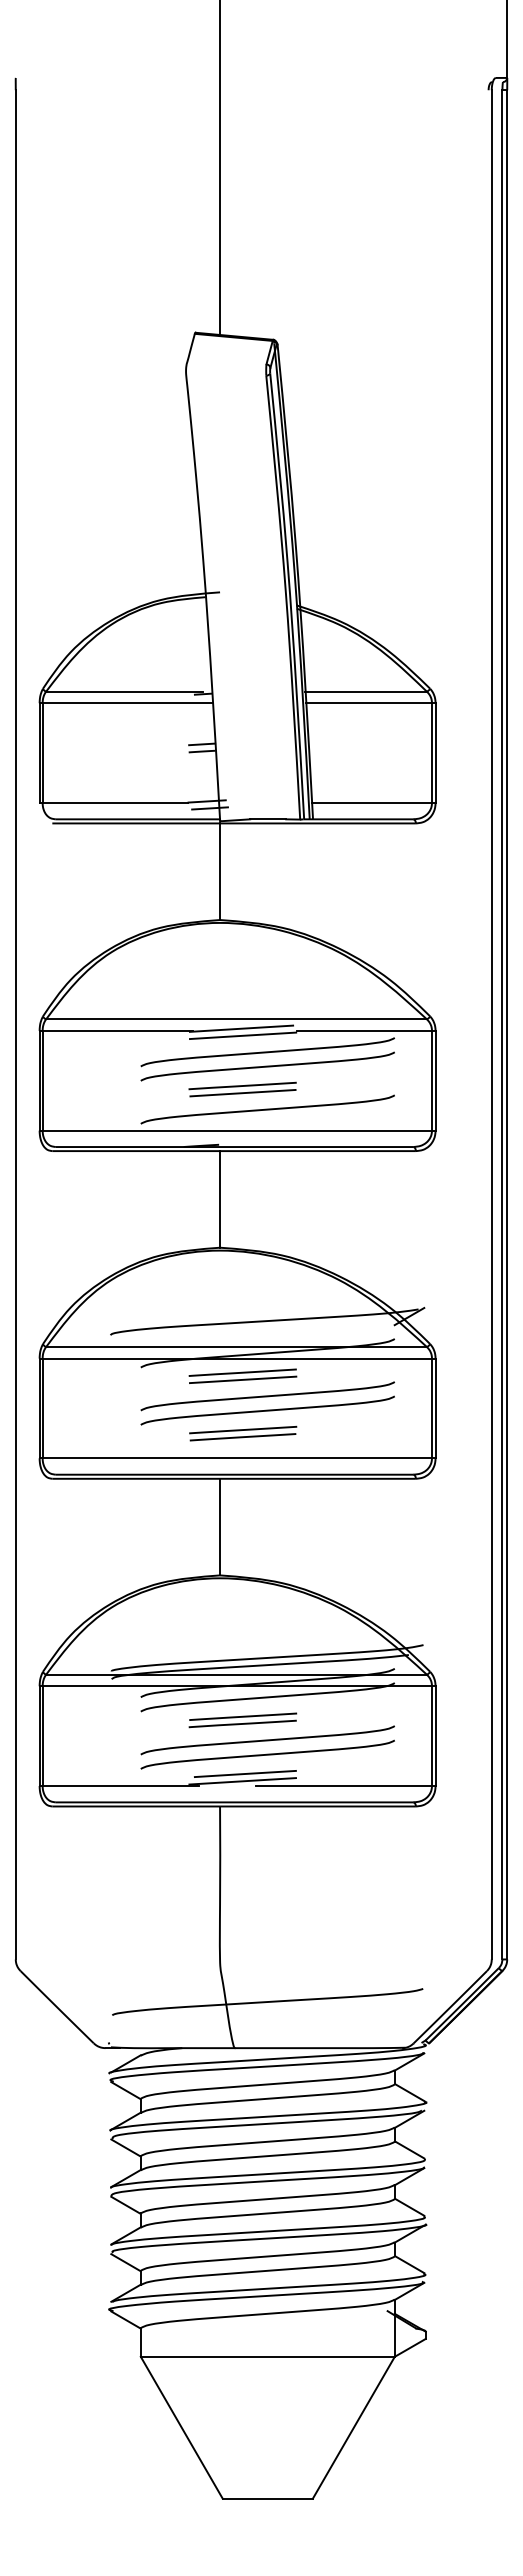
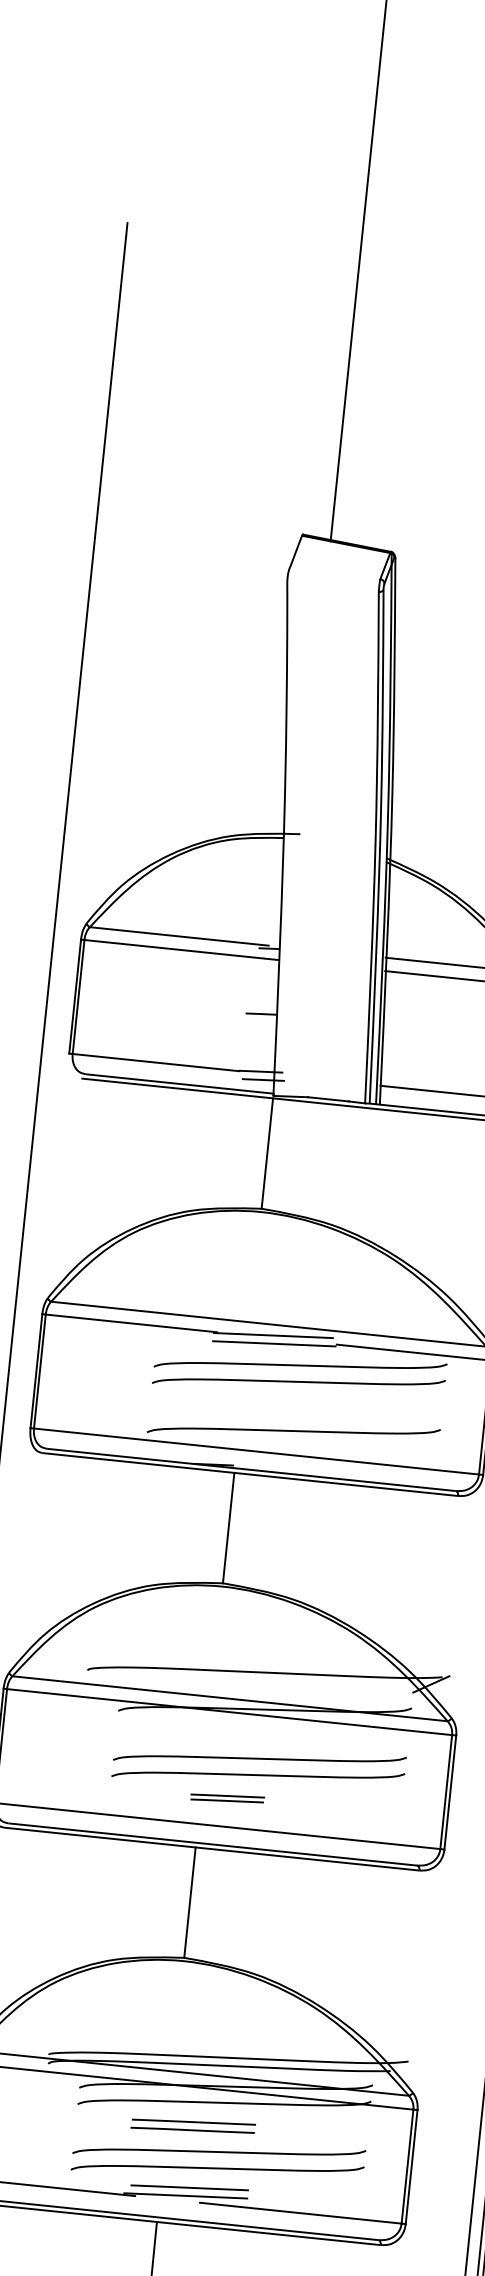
line: (202, 744) -> (262, 1006), removed
part: (242, 1089) -> (267, 1405), removed
part: (242, 1375) -> (233, 1732), removed
part: (243, 1433) -> (227, 1798), size x0.6

